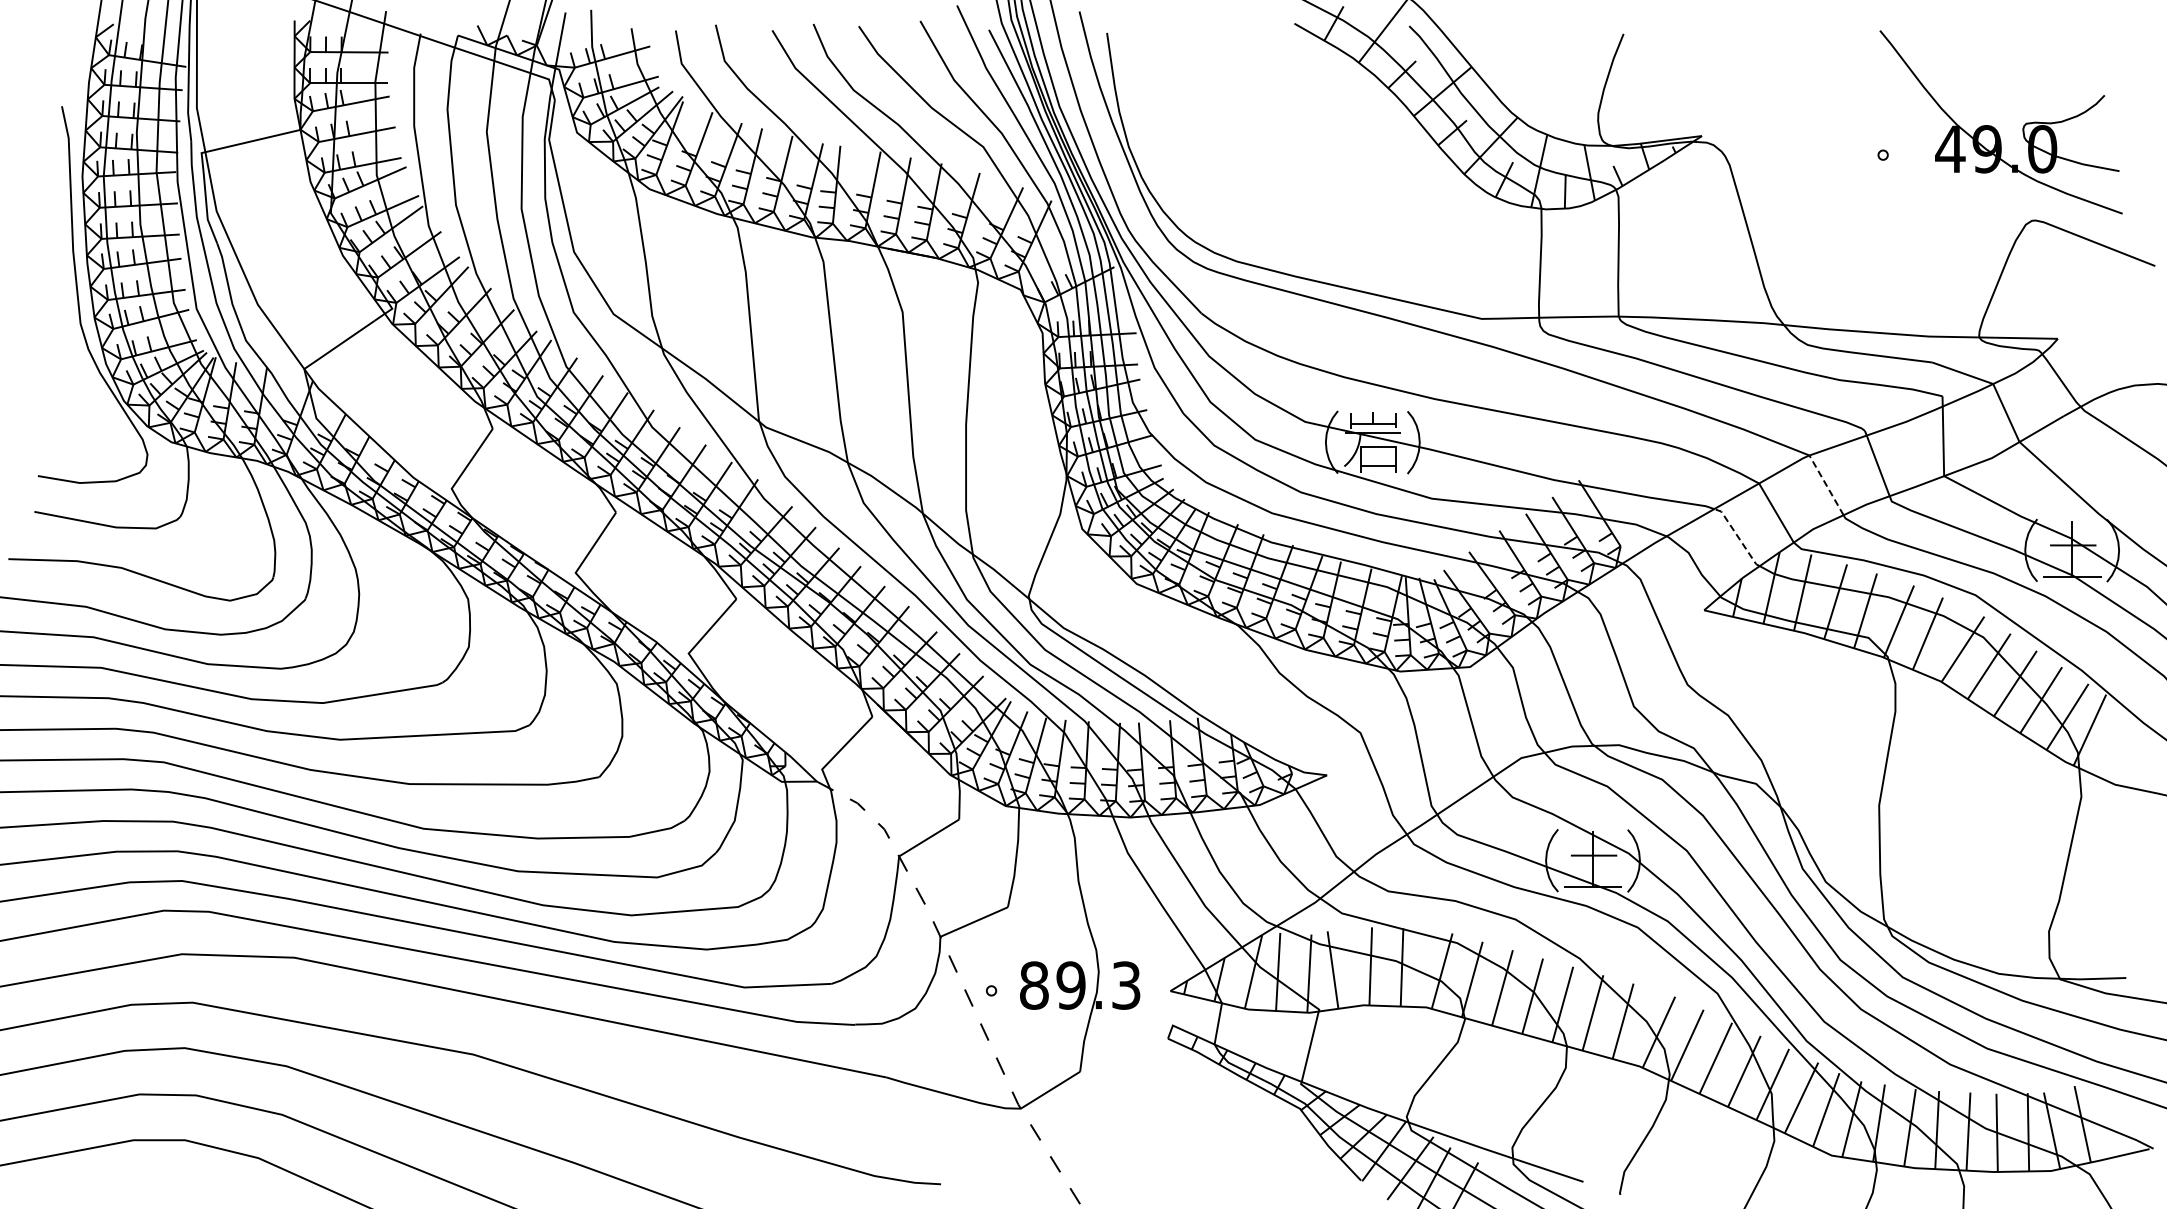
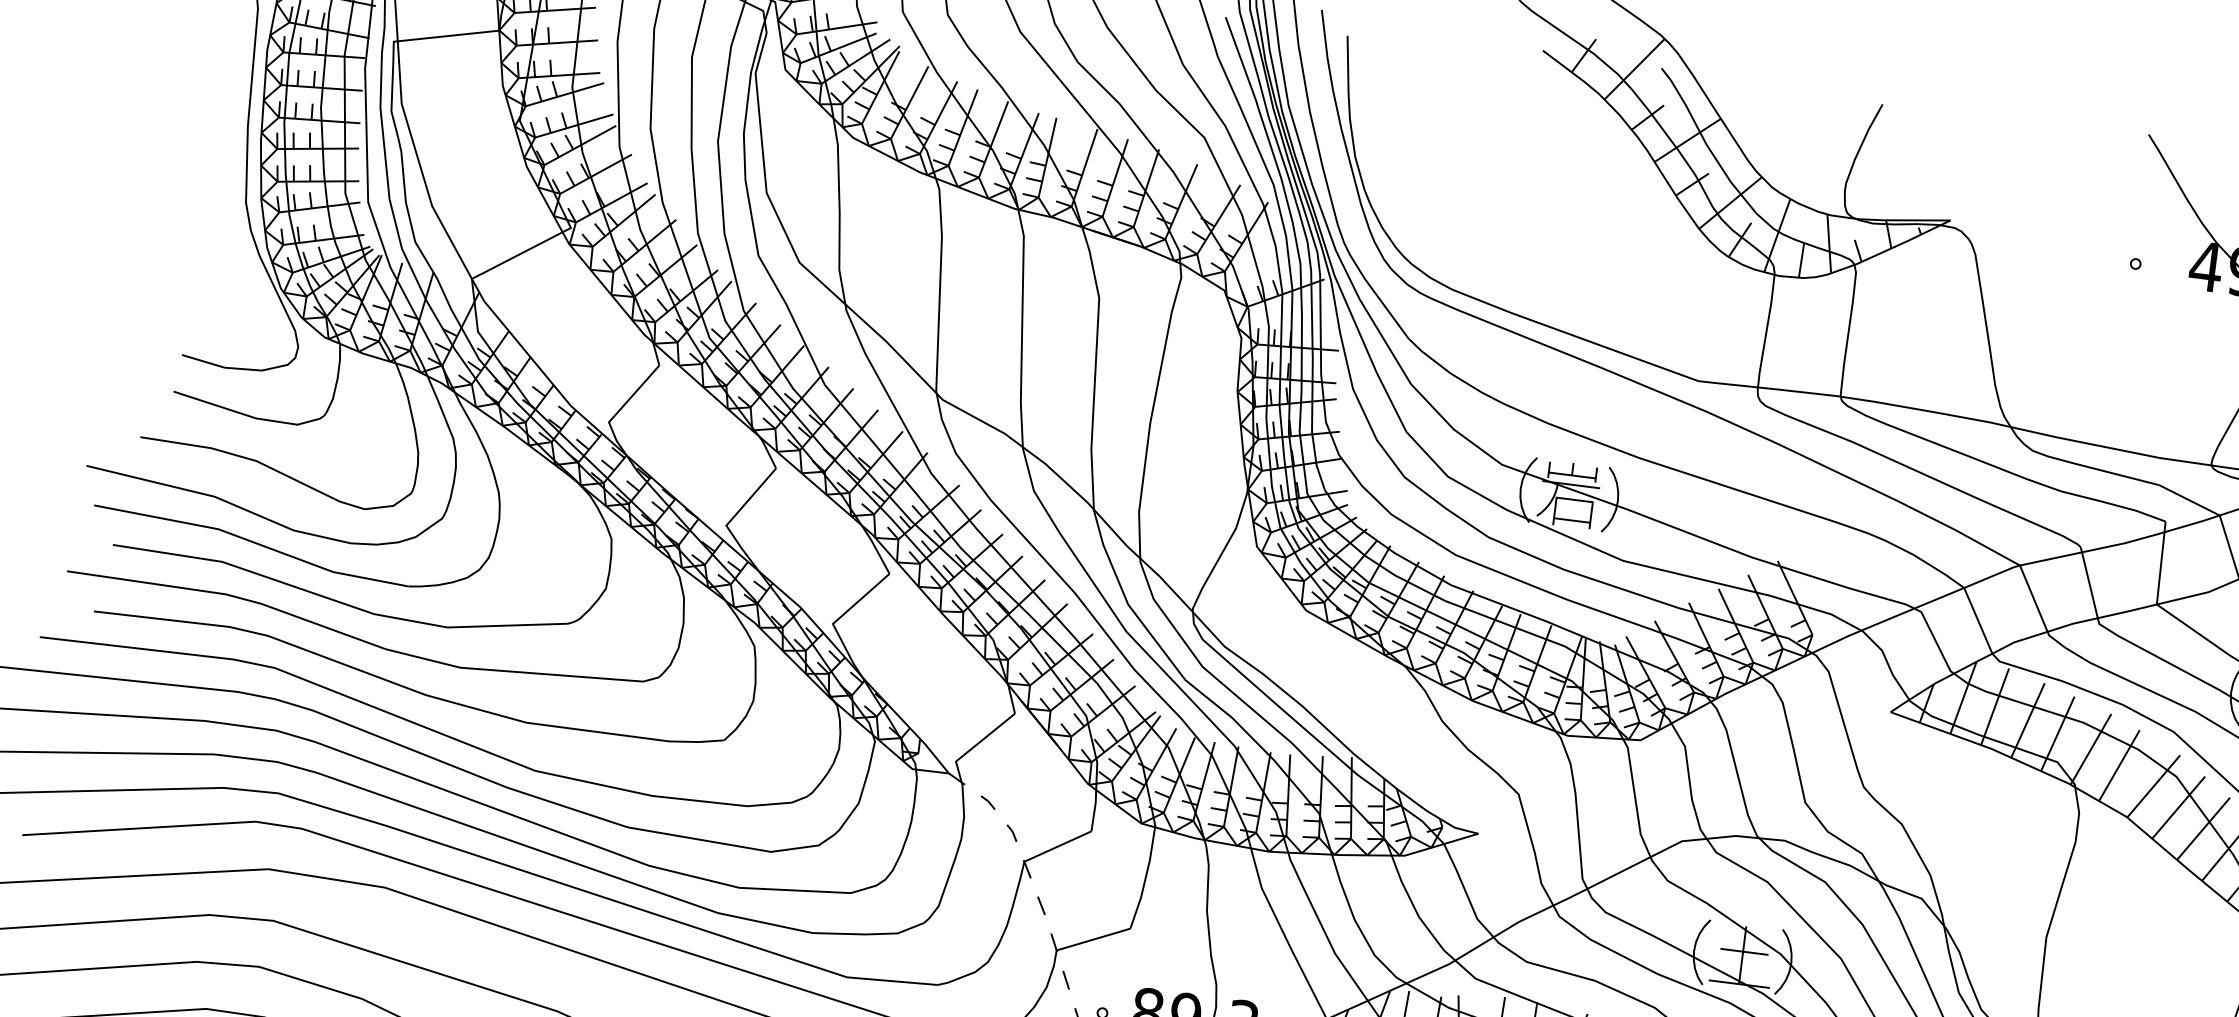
line: (1826, 484) -> (2033, 597), dashed -> solid
line: (1737, 536) -> (1934, 640), dashed -> solid

